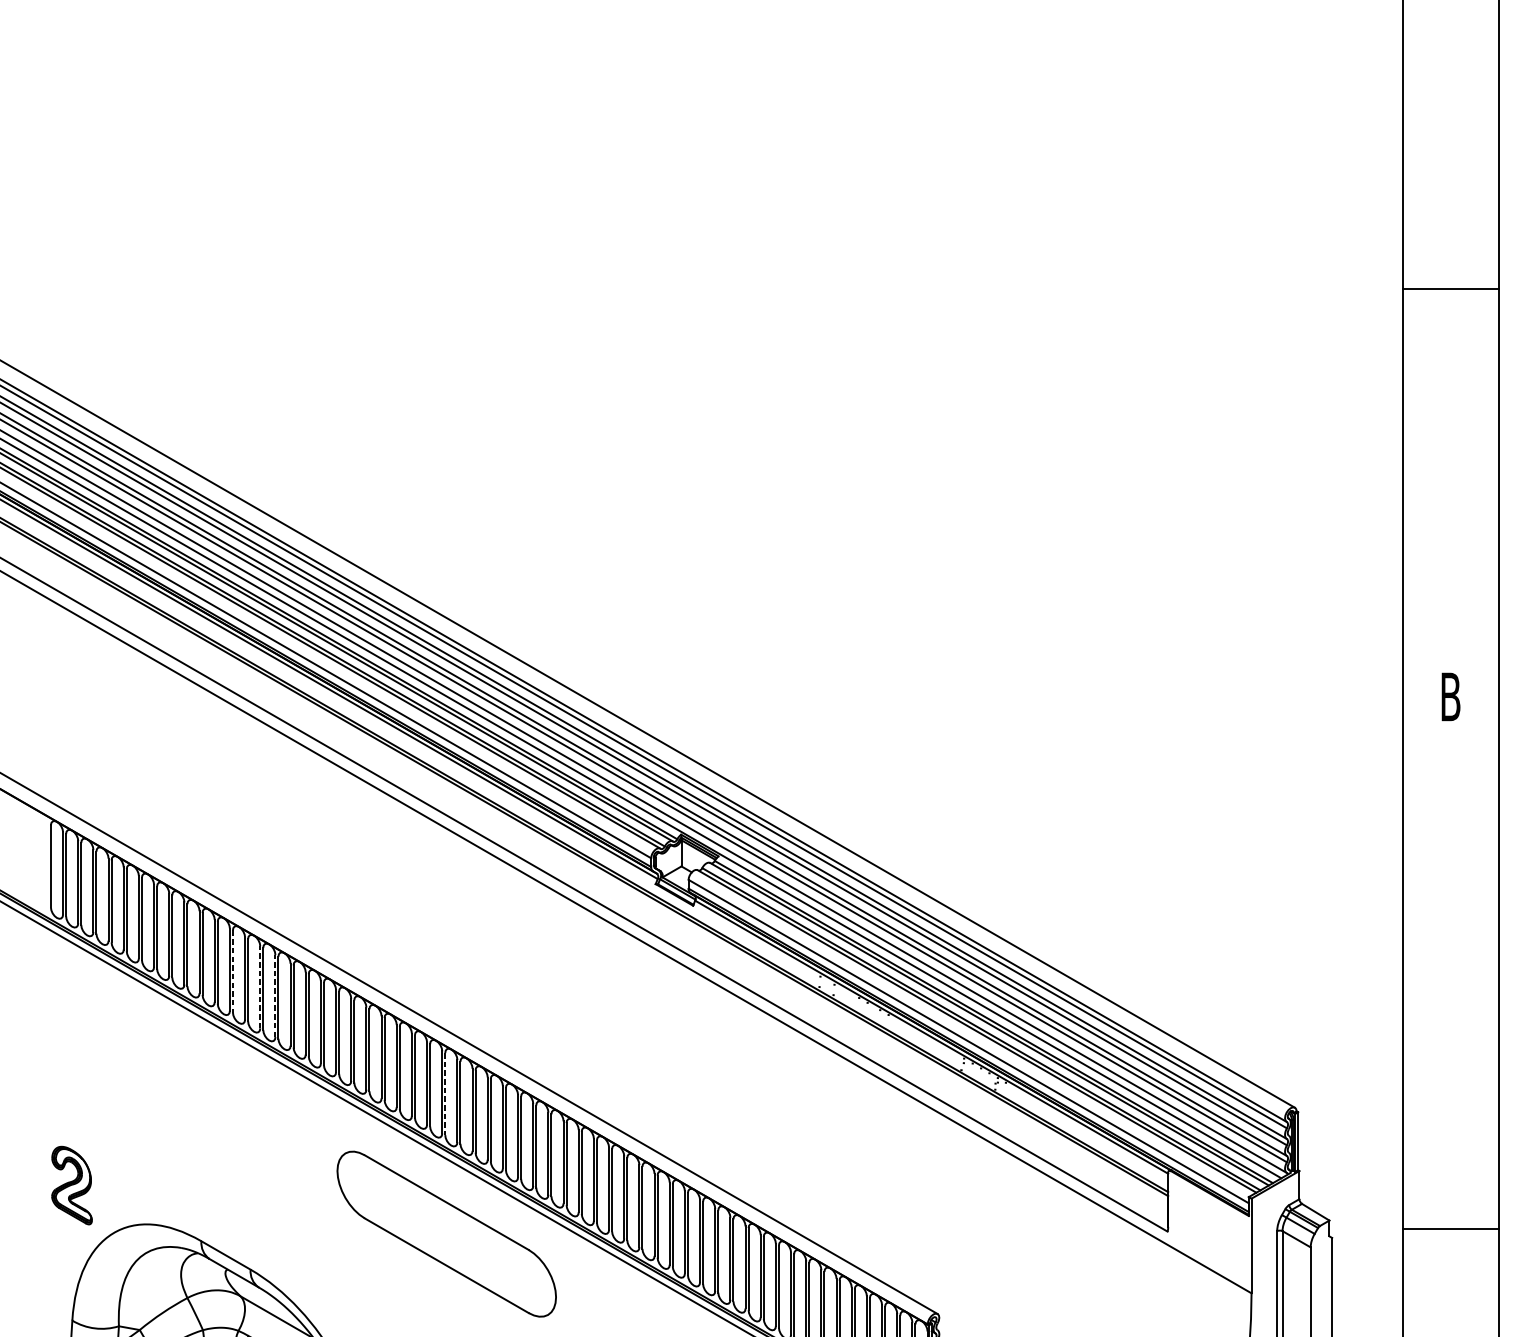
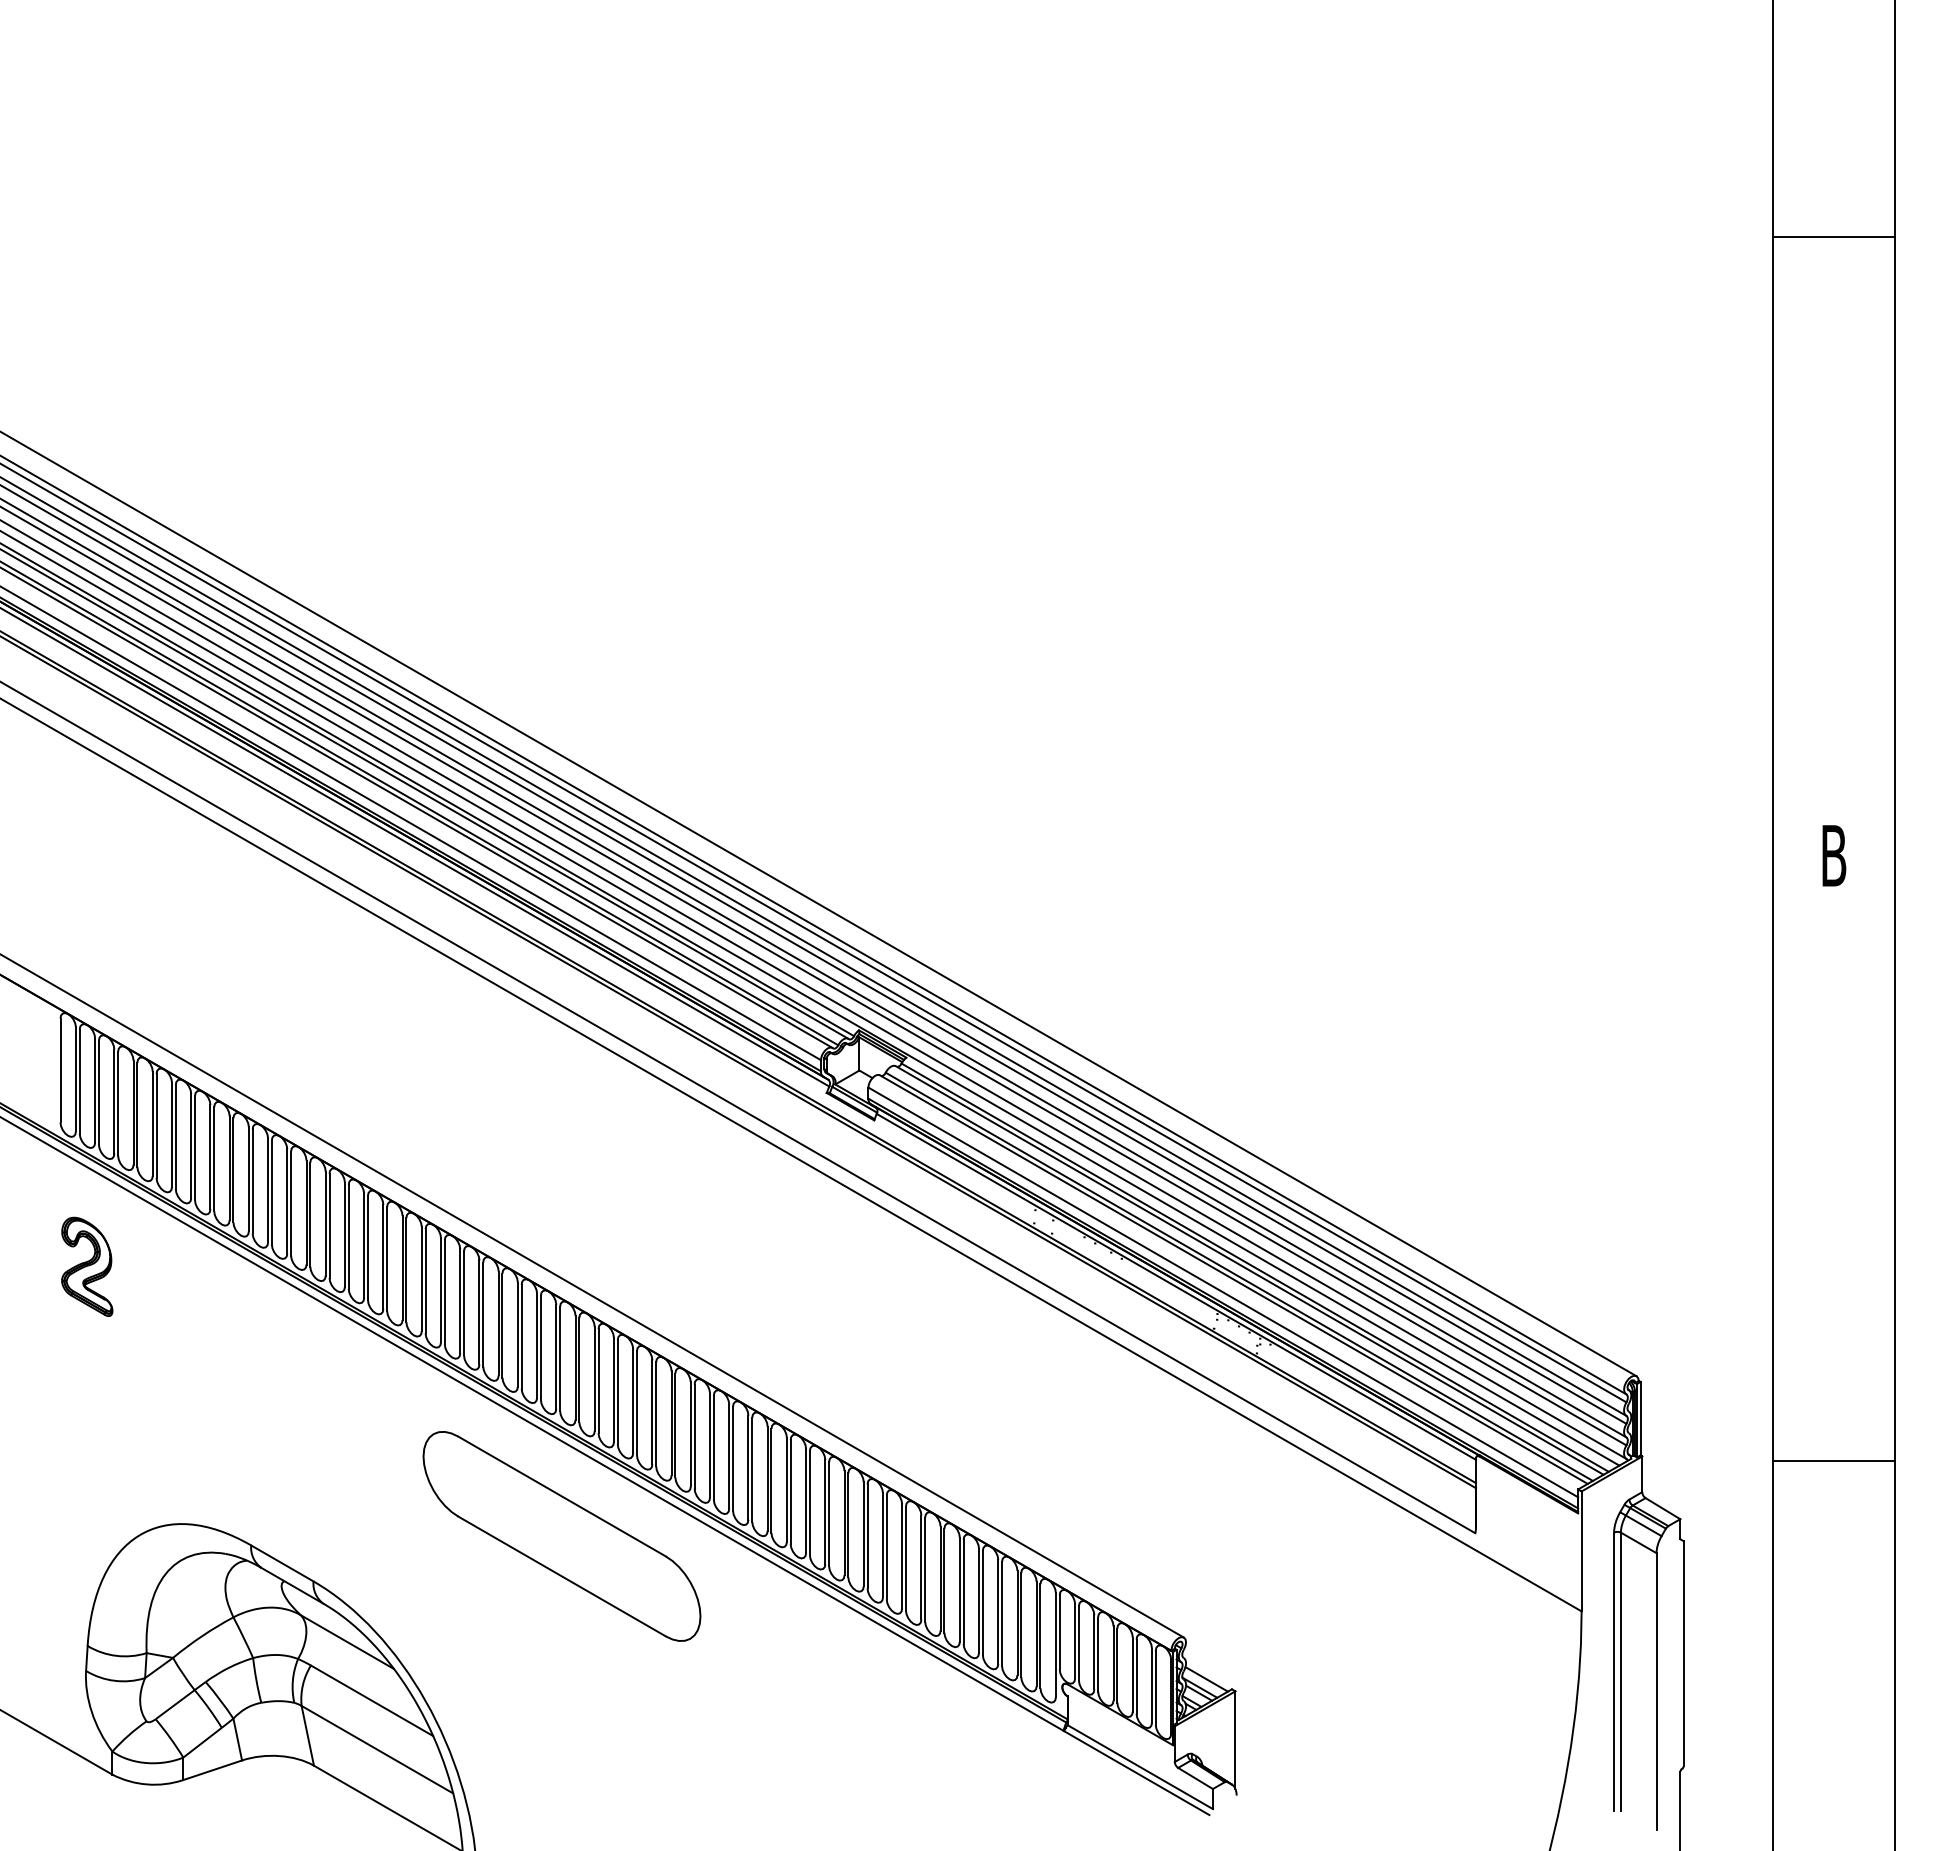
line: (1450, 289) -> (1833, 237), moved
line: (233, 971) -> (291, 1203), dashed -> solid
line: (260, 987) -> (325, 1223), dashed -> solid
line: (275, 995) -> (344, 1234), dashed -> solid
line: (445, 1093) -> (560, 1358), dashed -> solid
part: (72, 1185) -> (87, 1266), moved
line: (1450, 1229) -> (1833, 1461), moved

